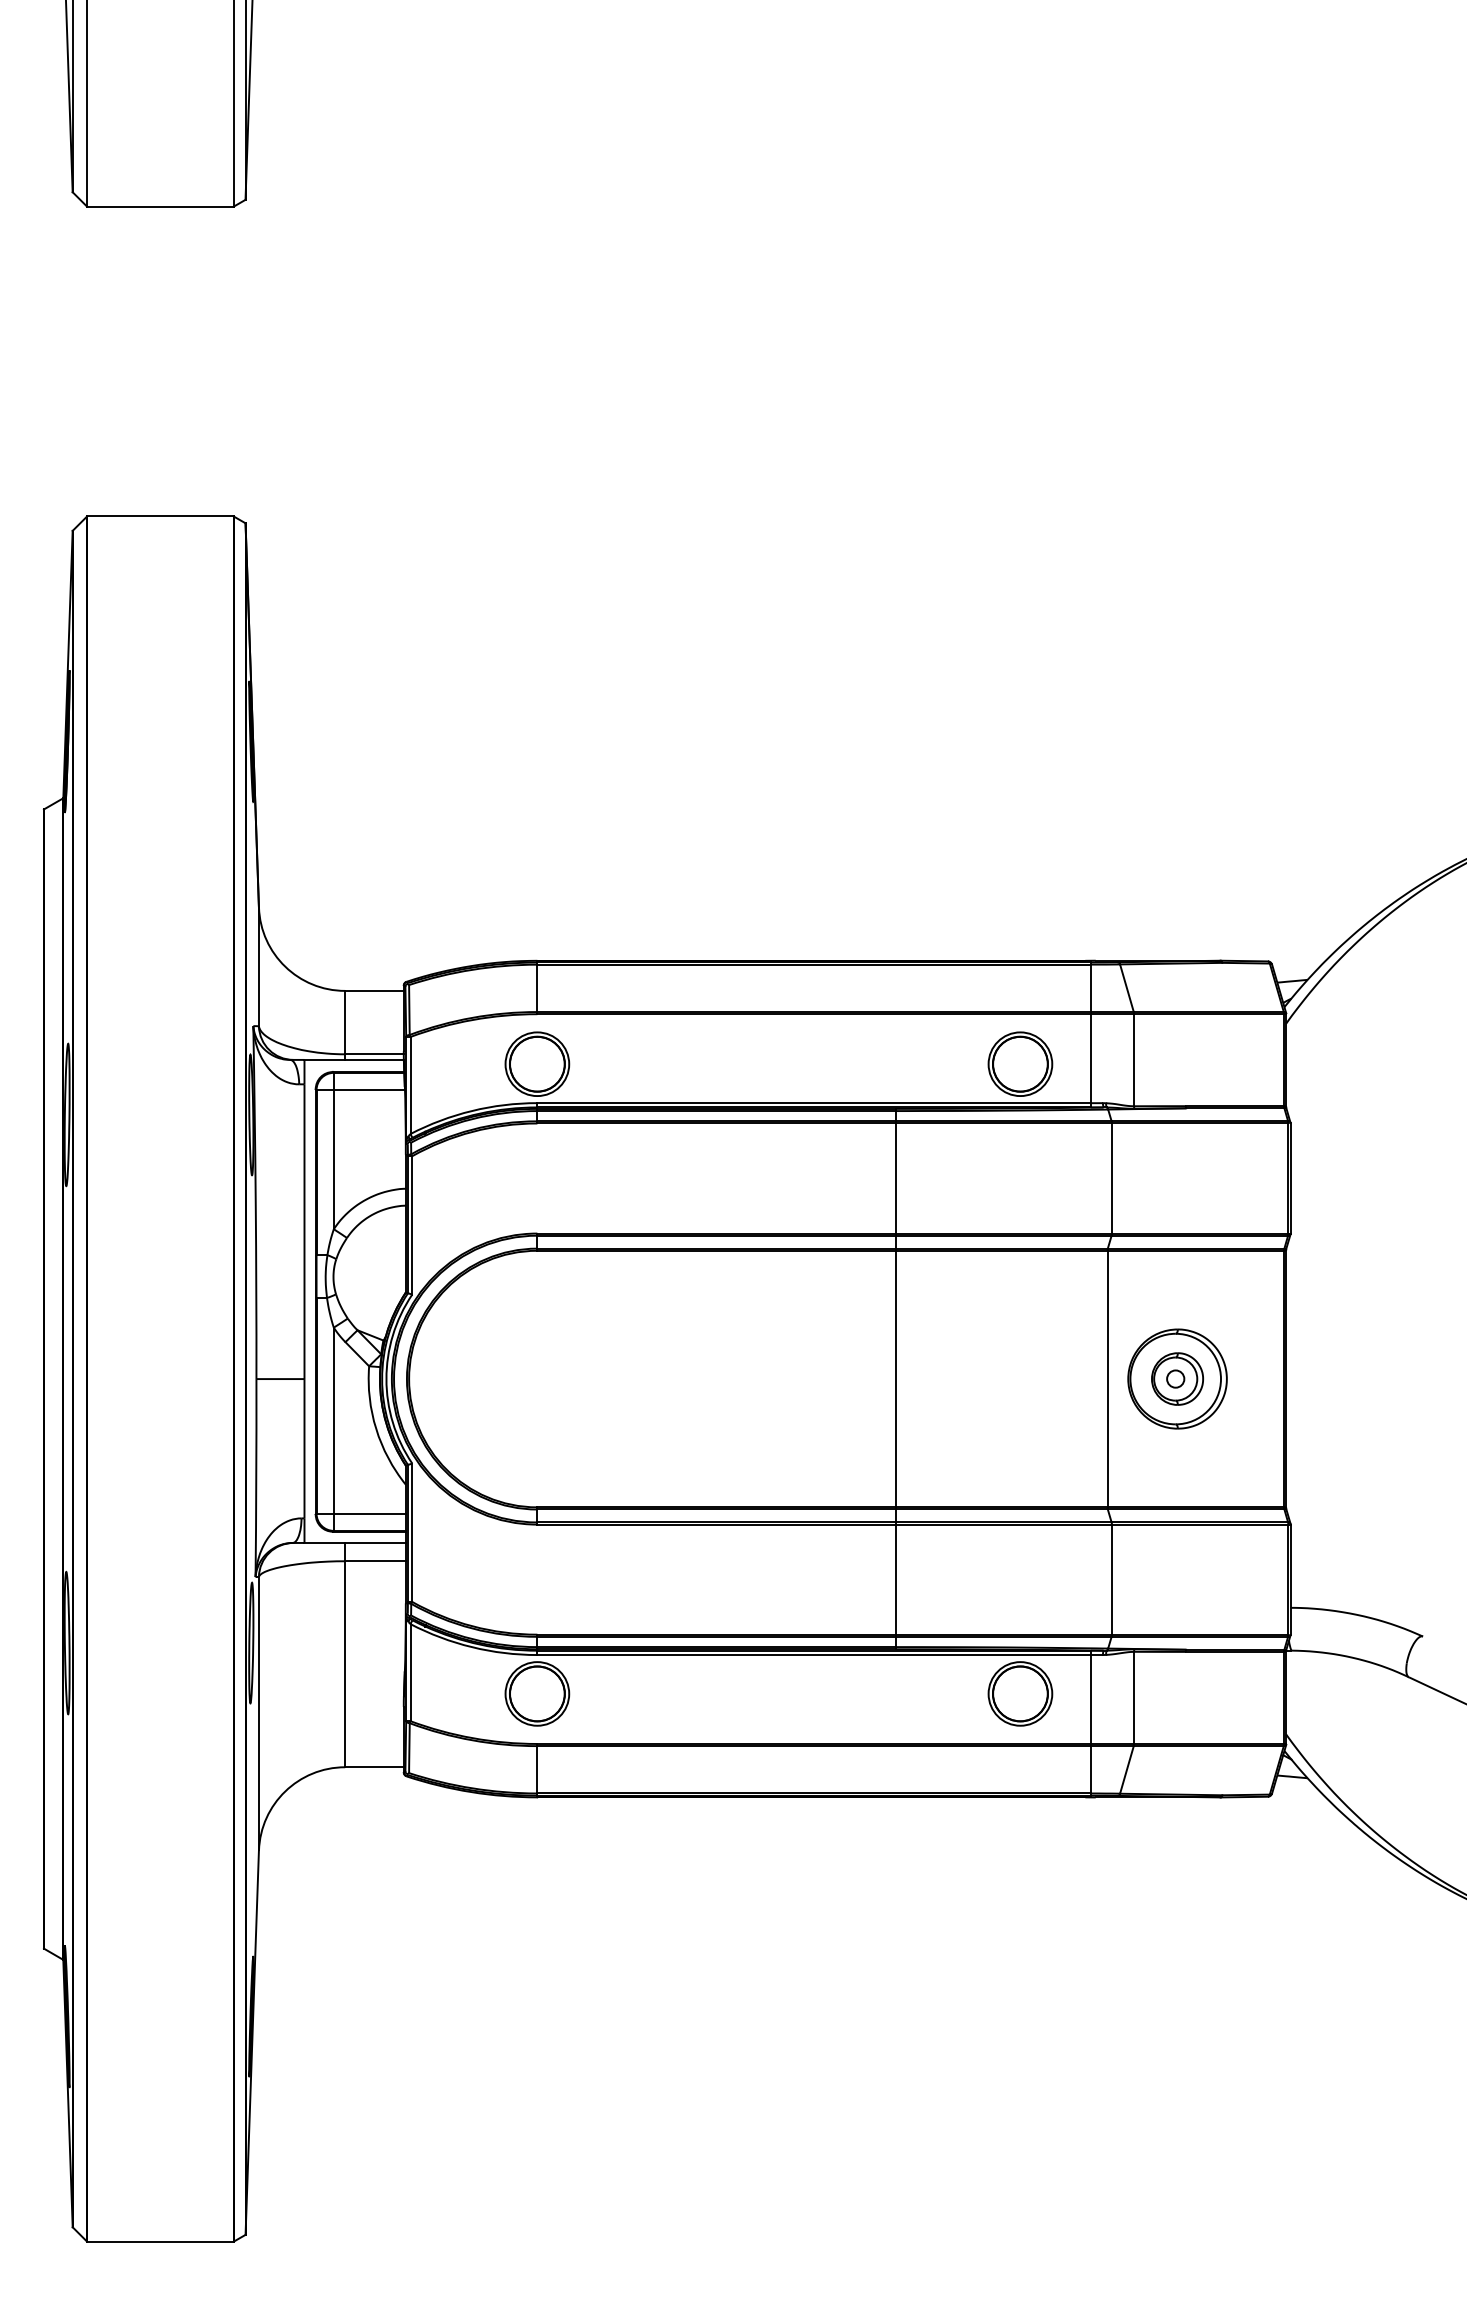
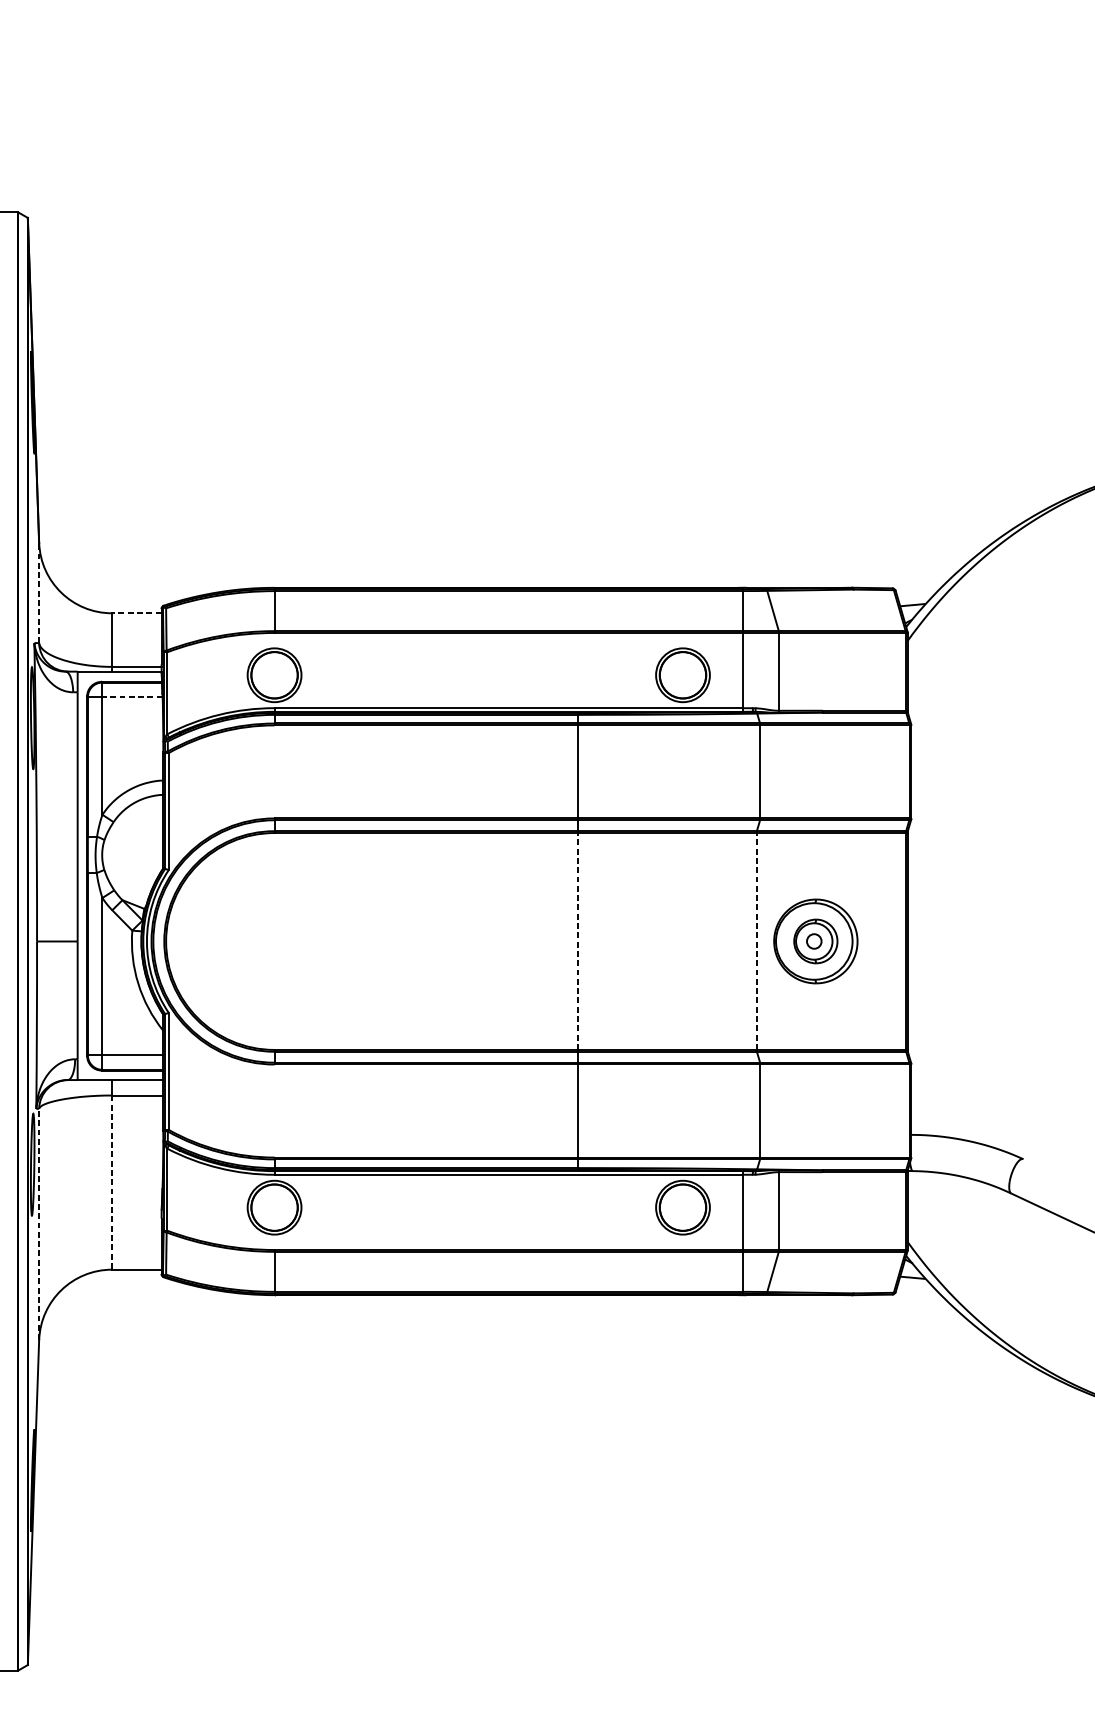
line: (258, 966) -> (38, 592), solid -> dashed
line: (373, 990) -> (136, 612), solid -> dashed
line: (369, 1090) -> (132, 697), solid -> dashed
line: (896, 1378) -> (578, 940), solid -> dashed
line: (1107, 1378) -> (756, 940), solid -> dashed
line: (345, 1664) -> (112, 1182), solid -> dashed
line: (258, 1713) -> (38, 1224), solid -> dashed

